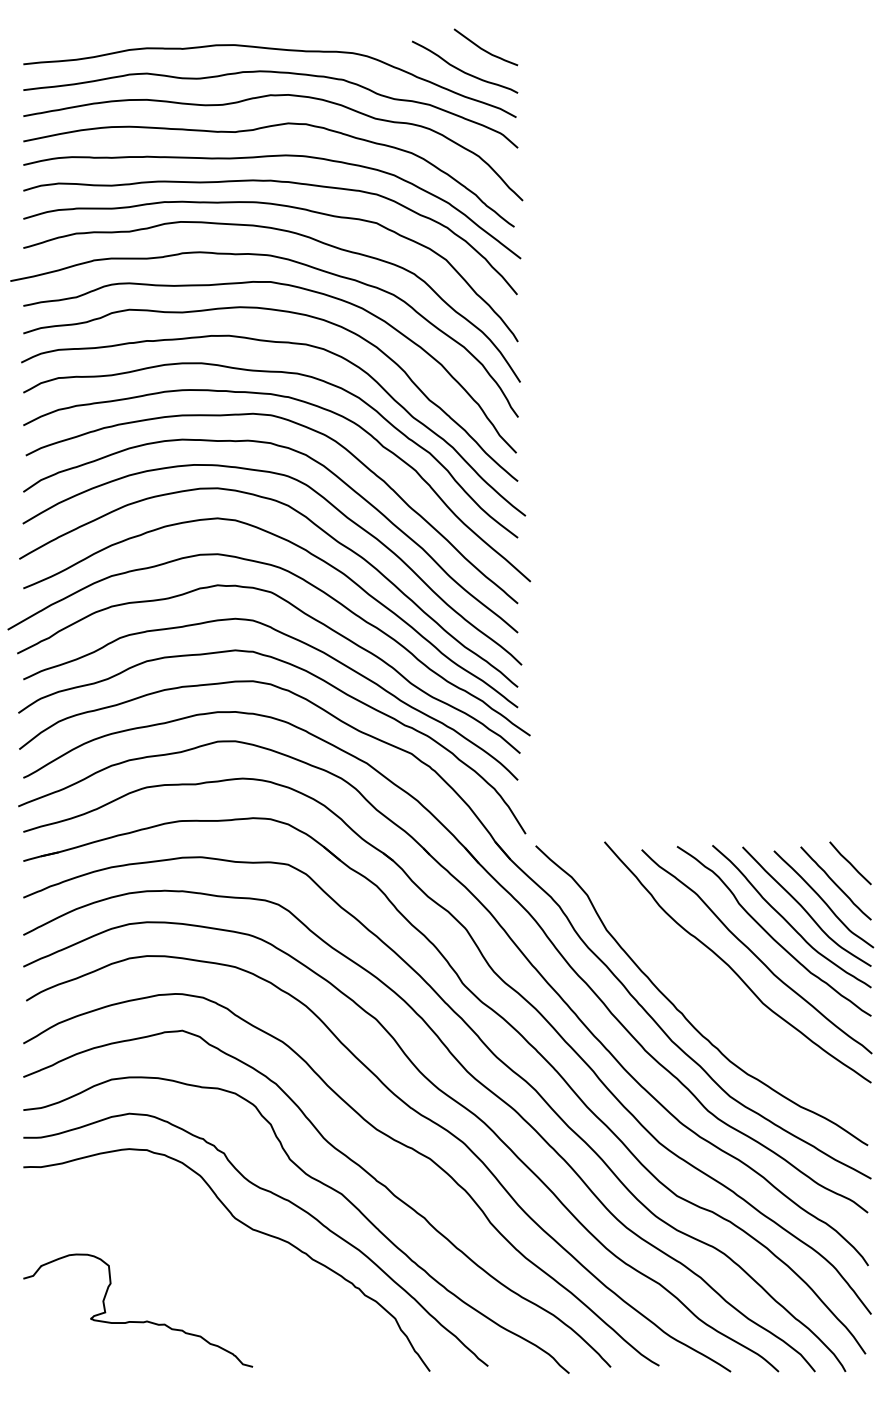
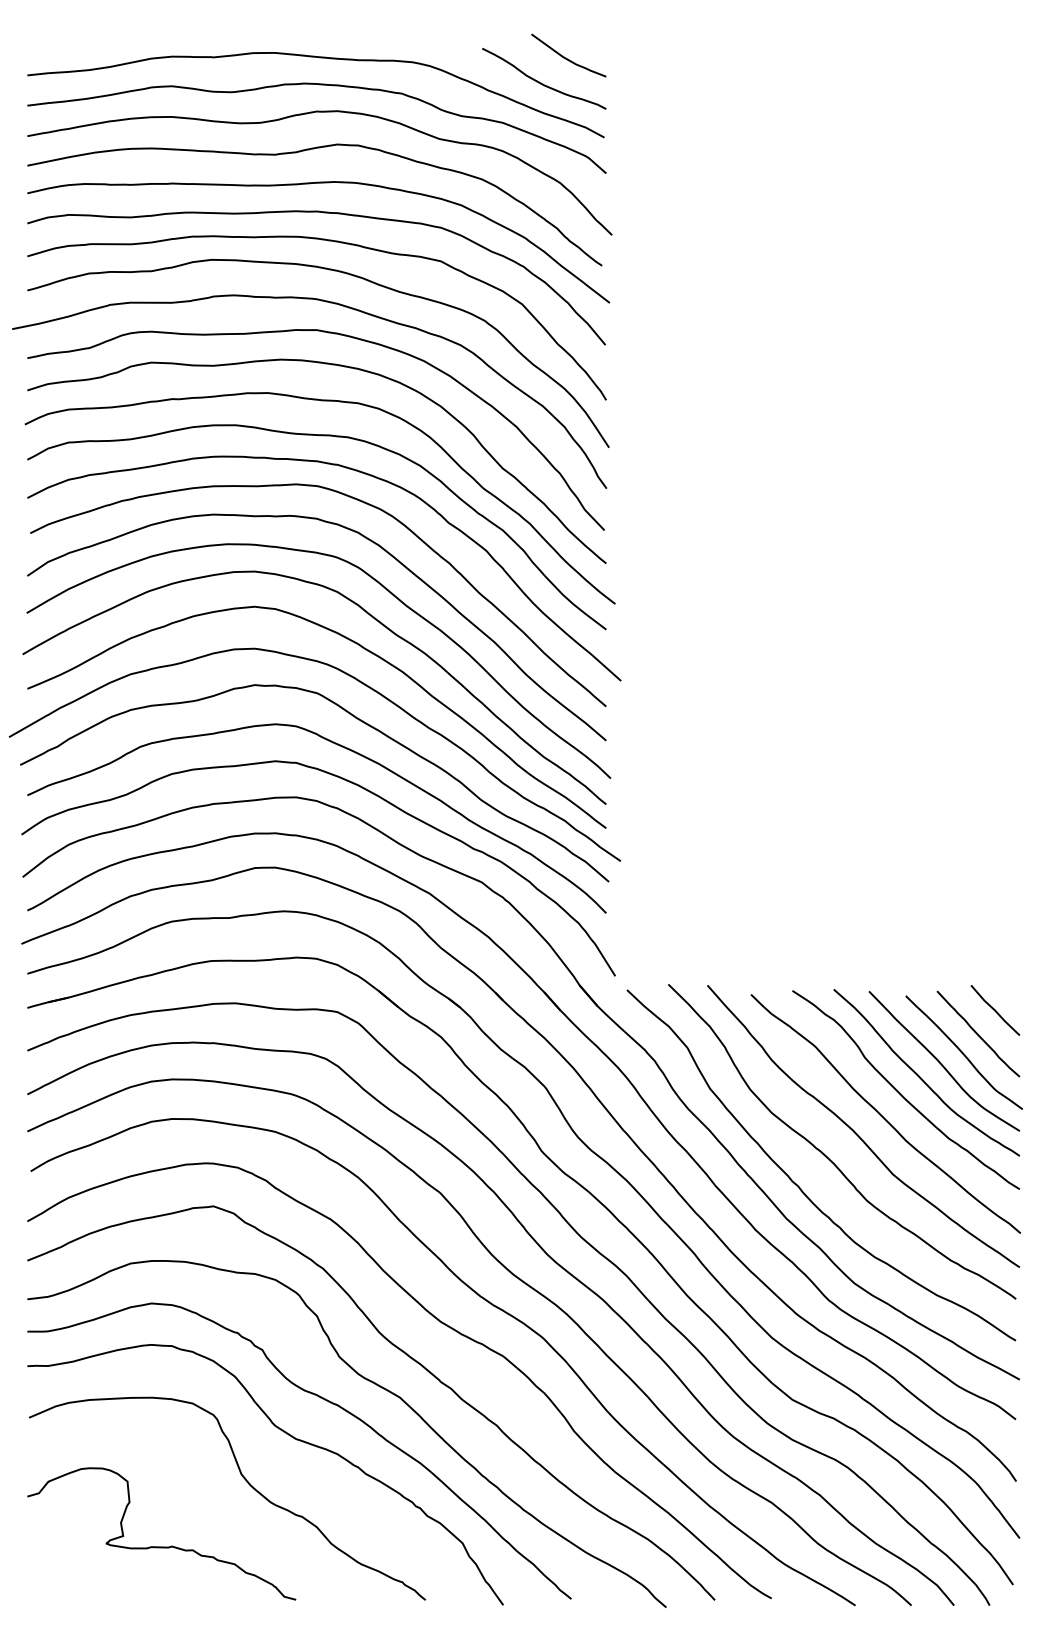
curve: (707, 988) -> (827, 1156), added
curve: (210, 1266) -> (246, 1482), added

